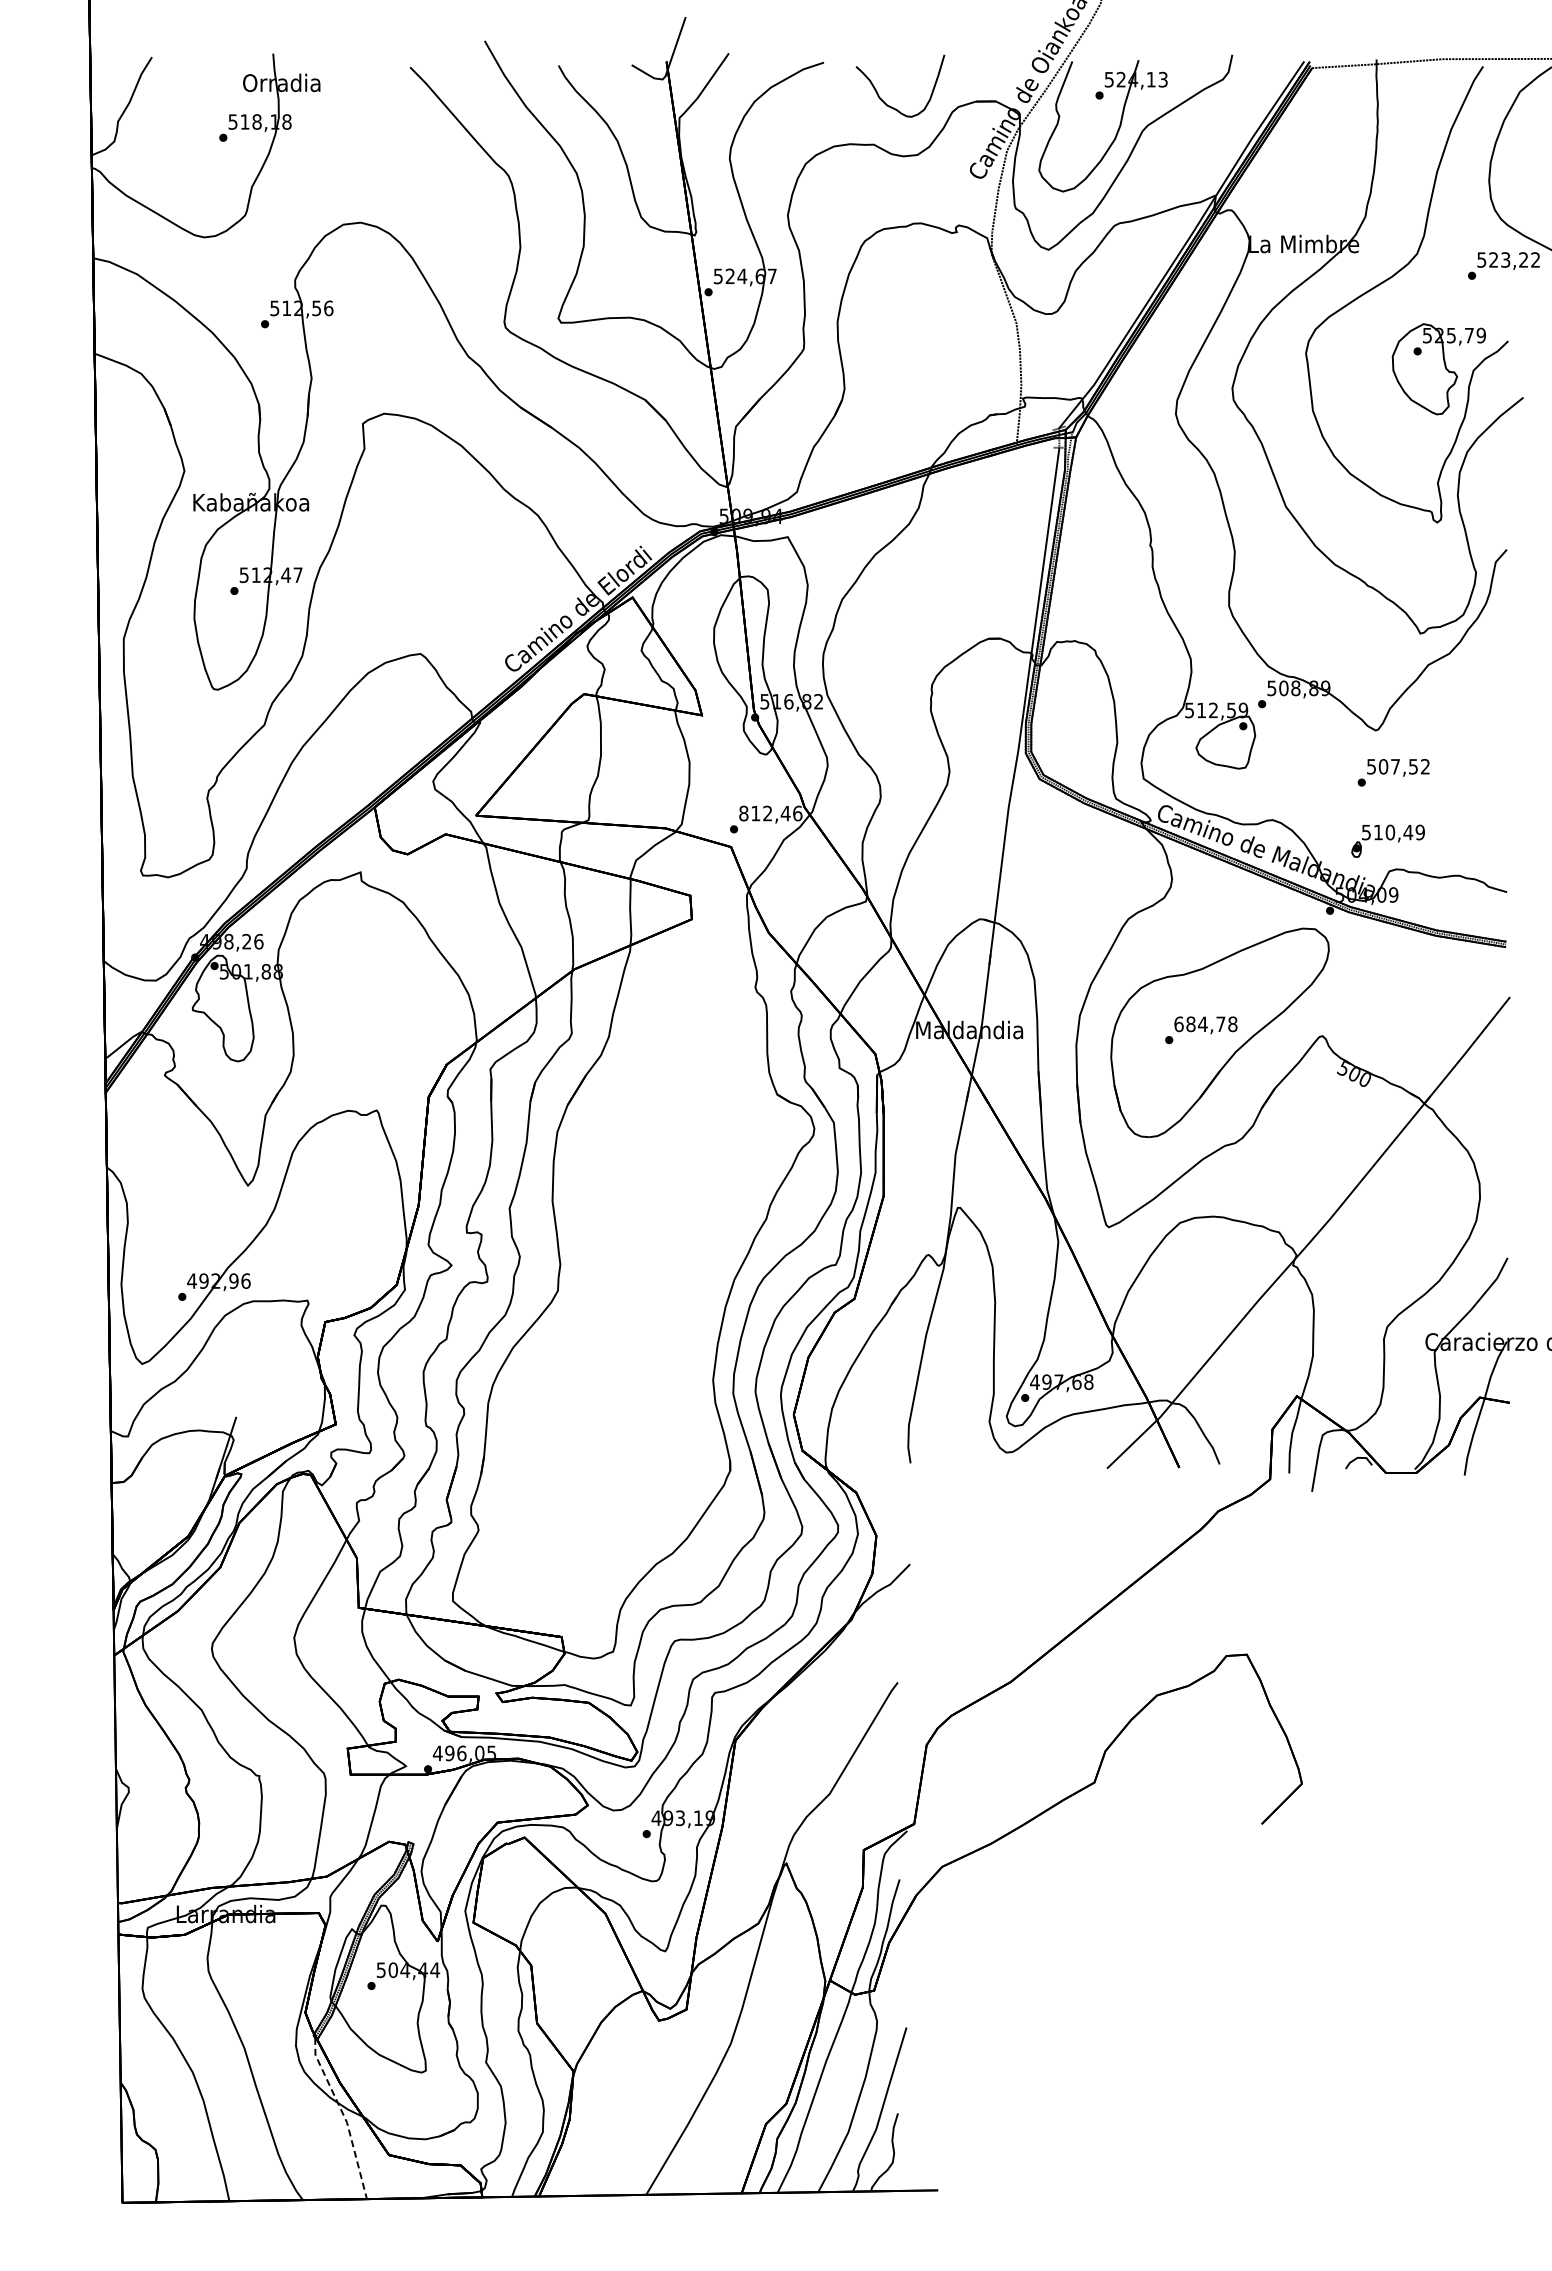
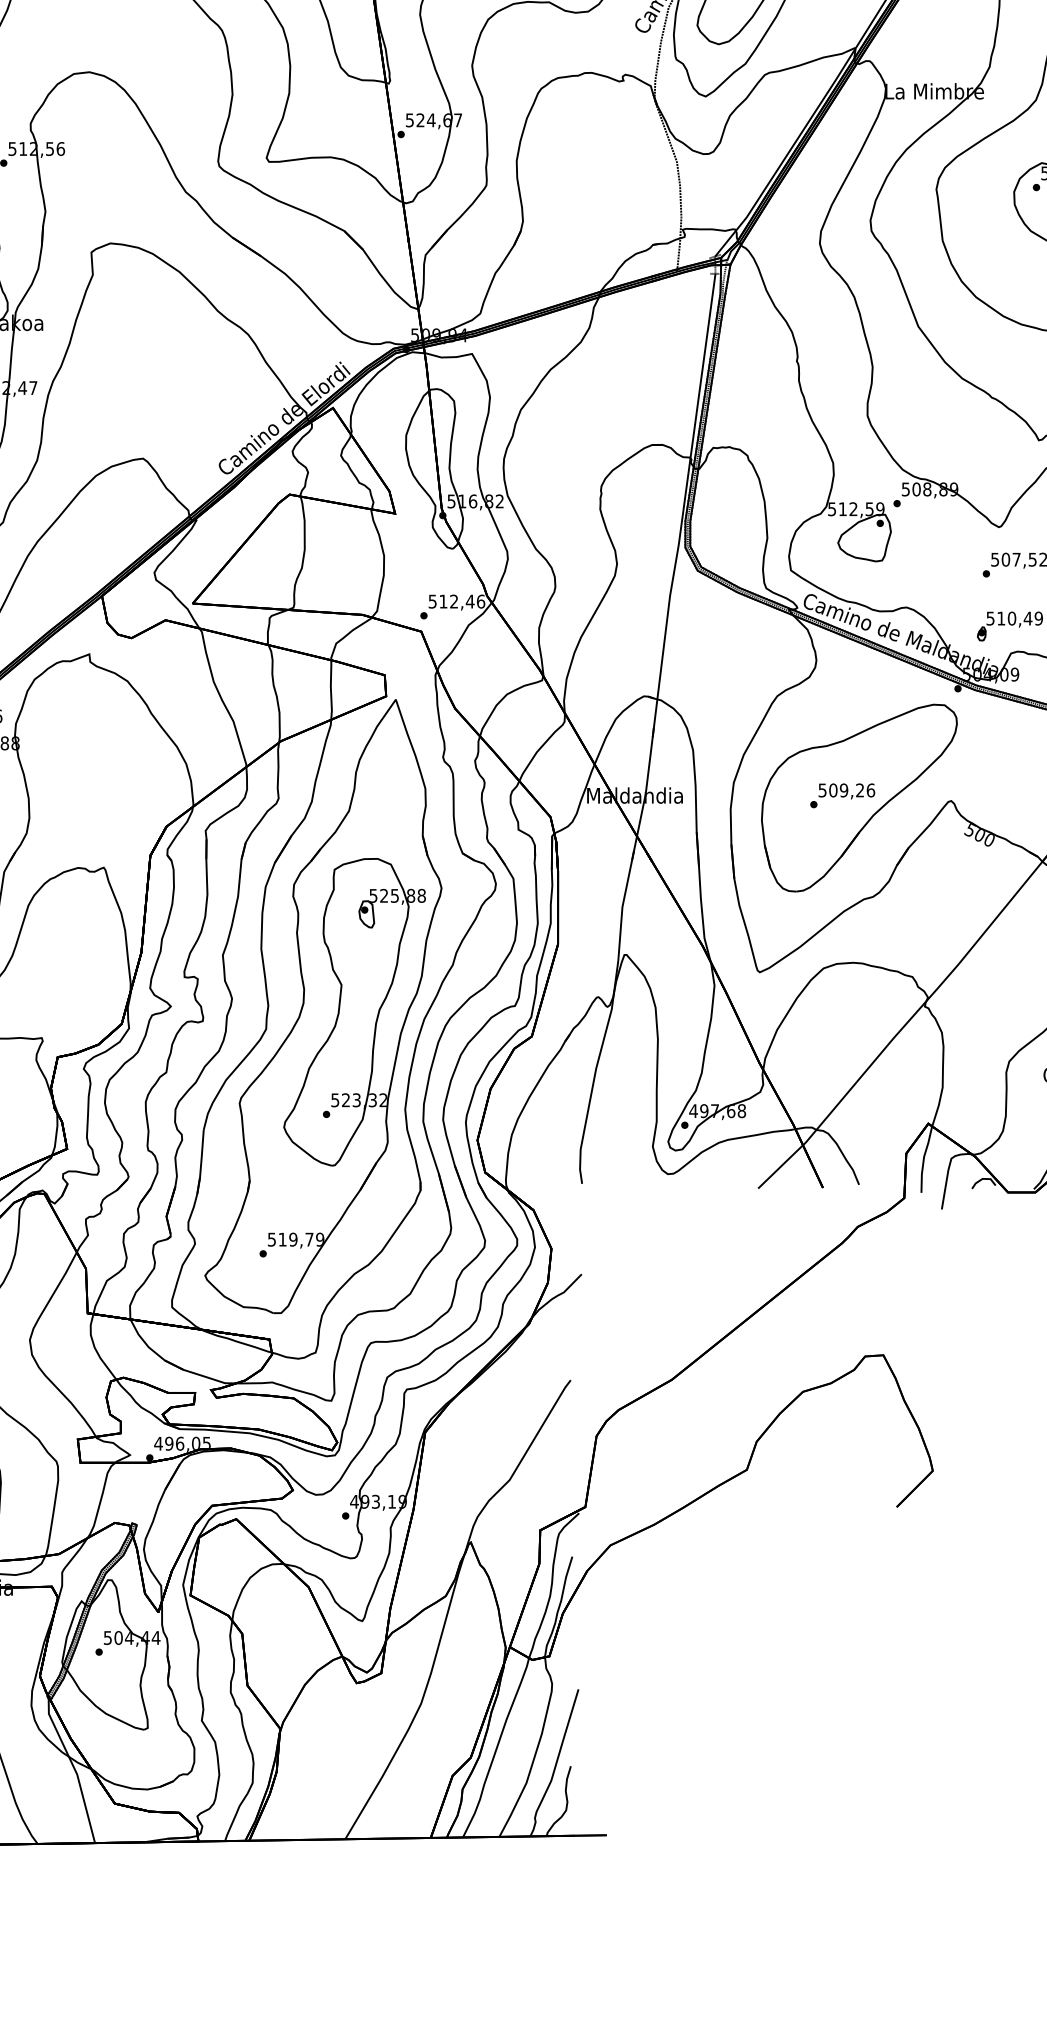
text: (743, 813) -> (432, 601), 812,46 -> 512,46
text: (1205, 1024) -> (846, 790), 684,78 -> 509,26
part: (621, 1265) -> (323, 1006), added
line: (344, 2117) -> (74, 1769), dashed -> solid

